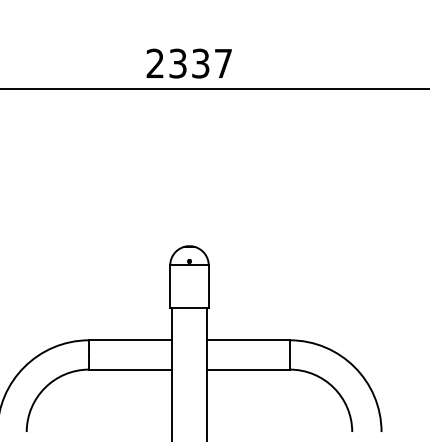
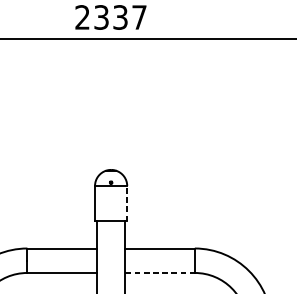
line: (208, 286) -> (126, 203), solid -> dashed
line: (248, 369) -> (160, 272), solid -> dashed

